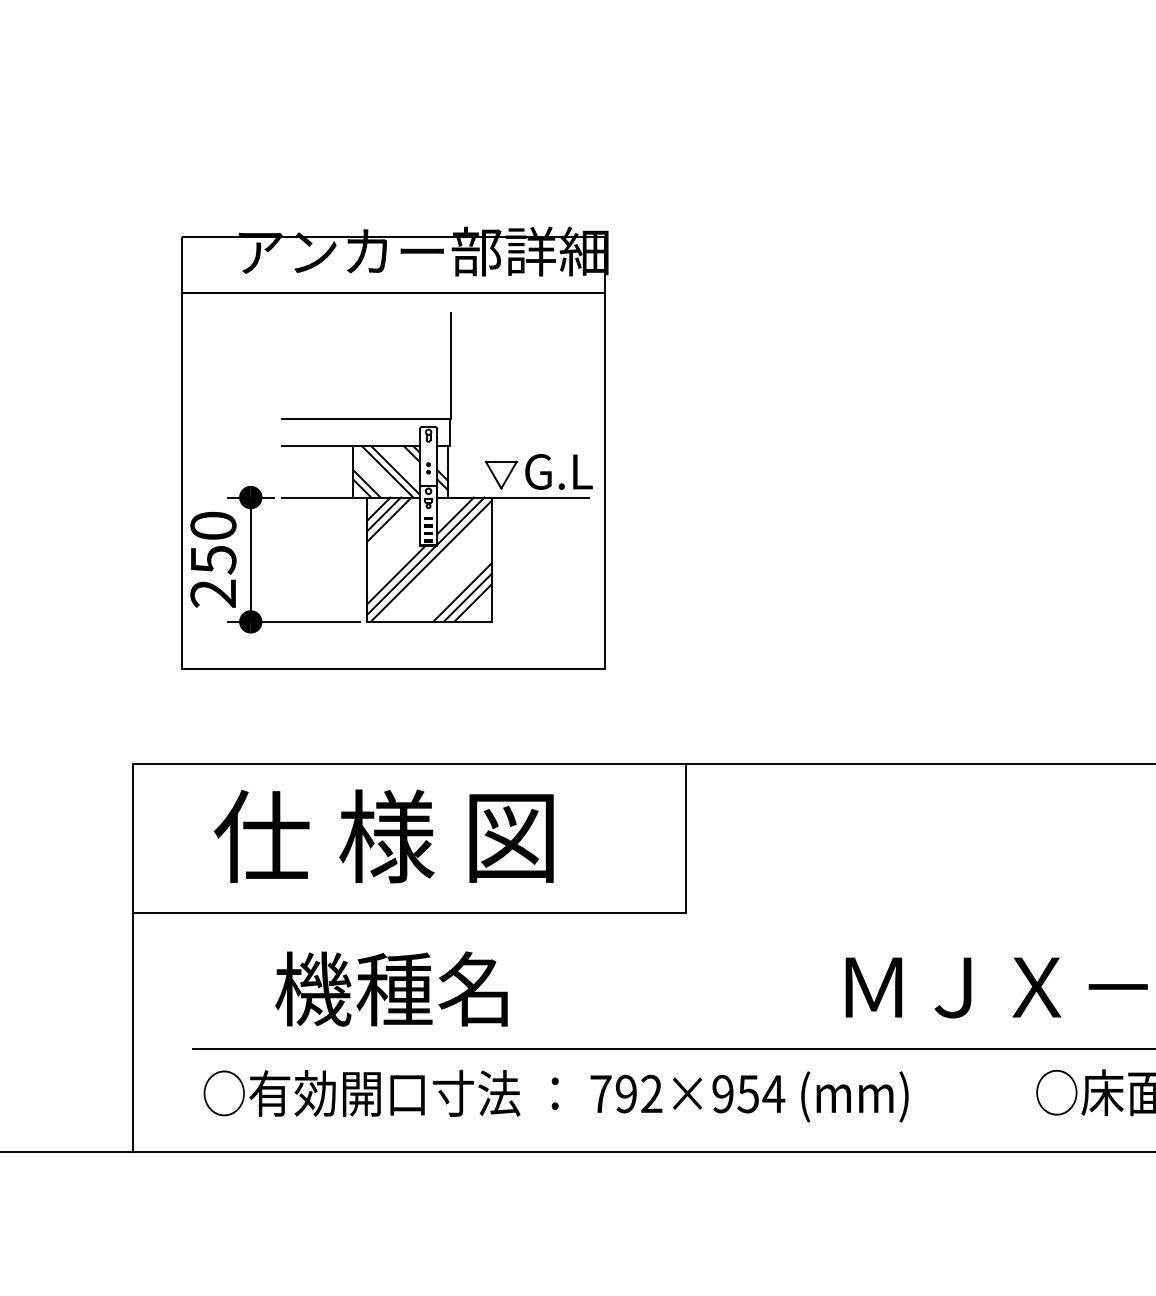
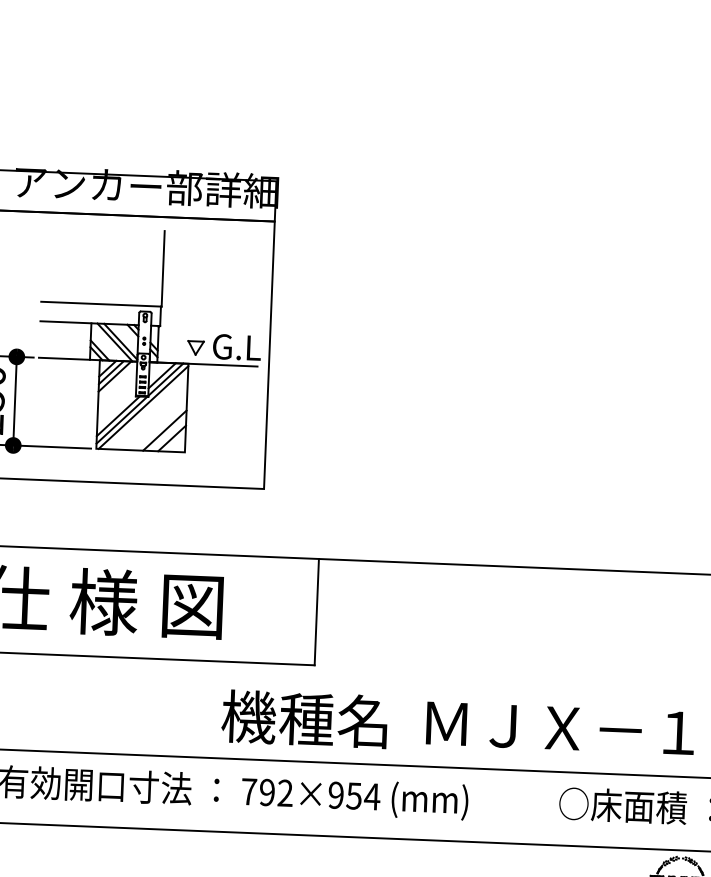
part: (500, 474) -> (195, 347), size x0.7
line: (467, 597) -> (168, 434), removed
text: (391, 988) -> (304, 718), moved

